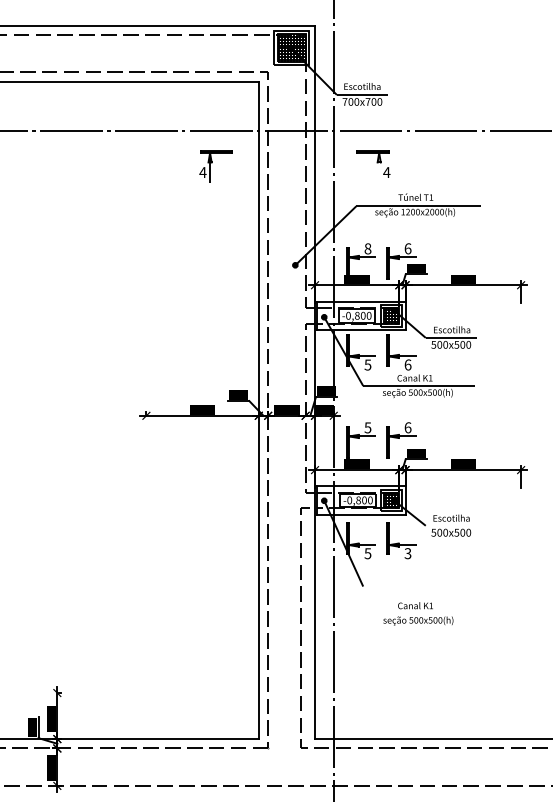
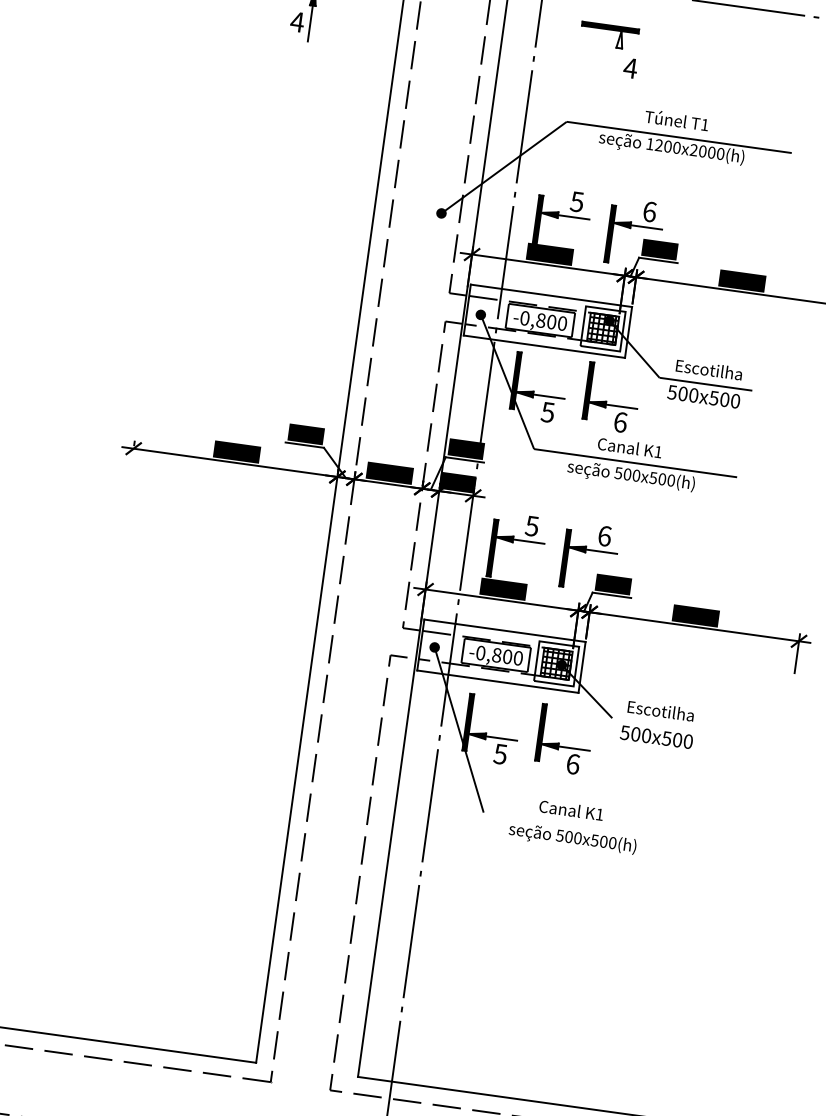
text: (367, 248) -> (576, 201), 8 -> 5
text: (407, 553) -> (572, 763), 3 -> 6
text: (418, 613) -> (574, 825), moved

